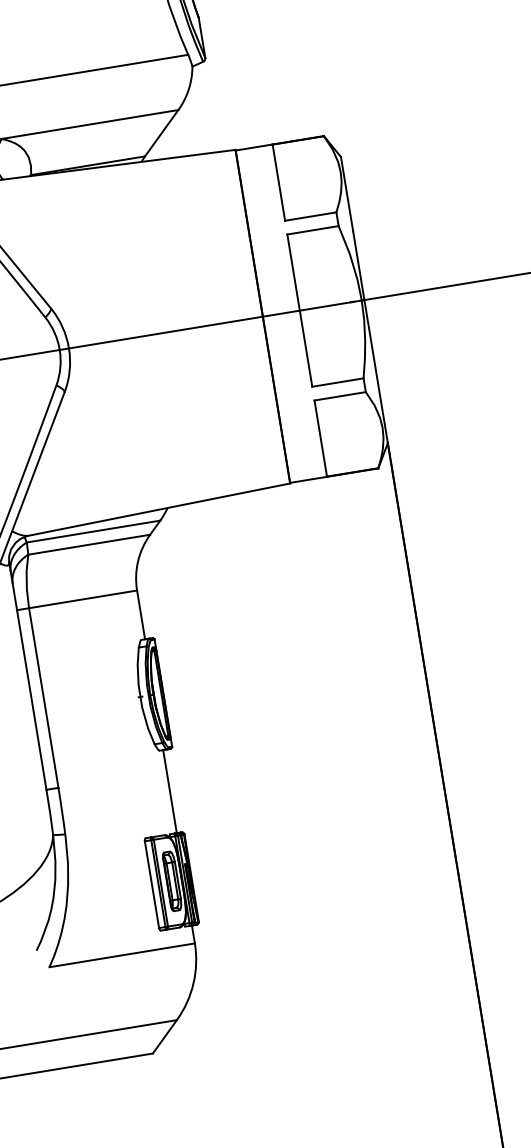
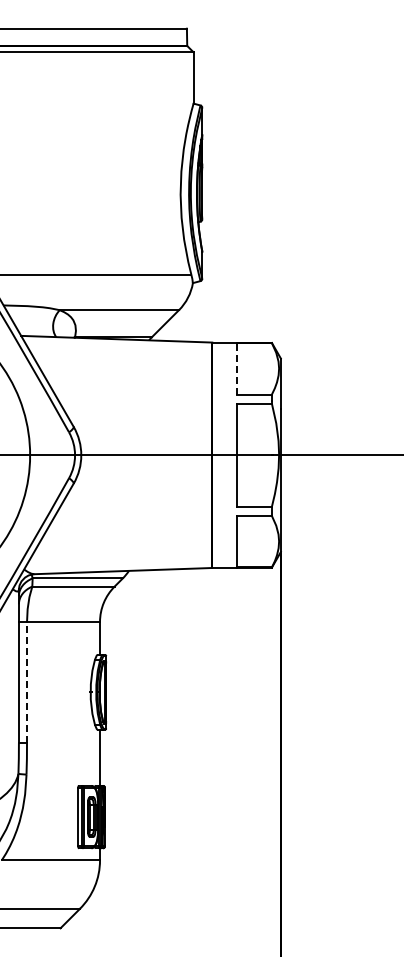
line: (279, 182) -> (237, 368), solid -> dashed
line: (44, 697) -> (27, 682), solid -> dashed

